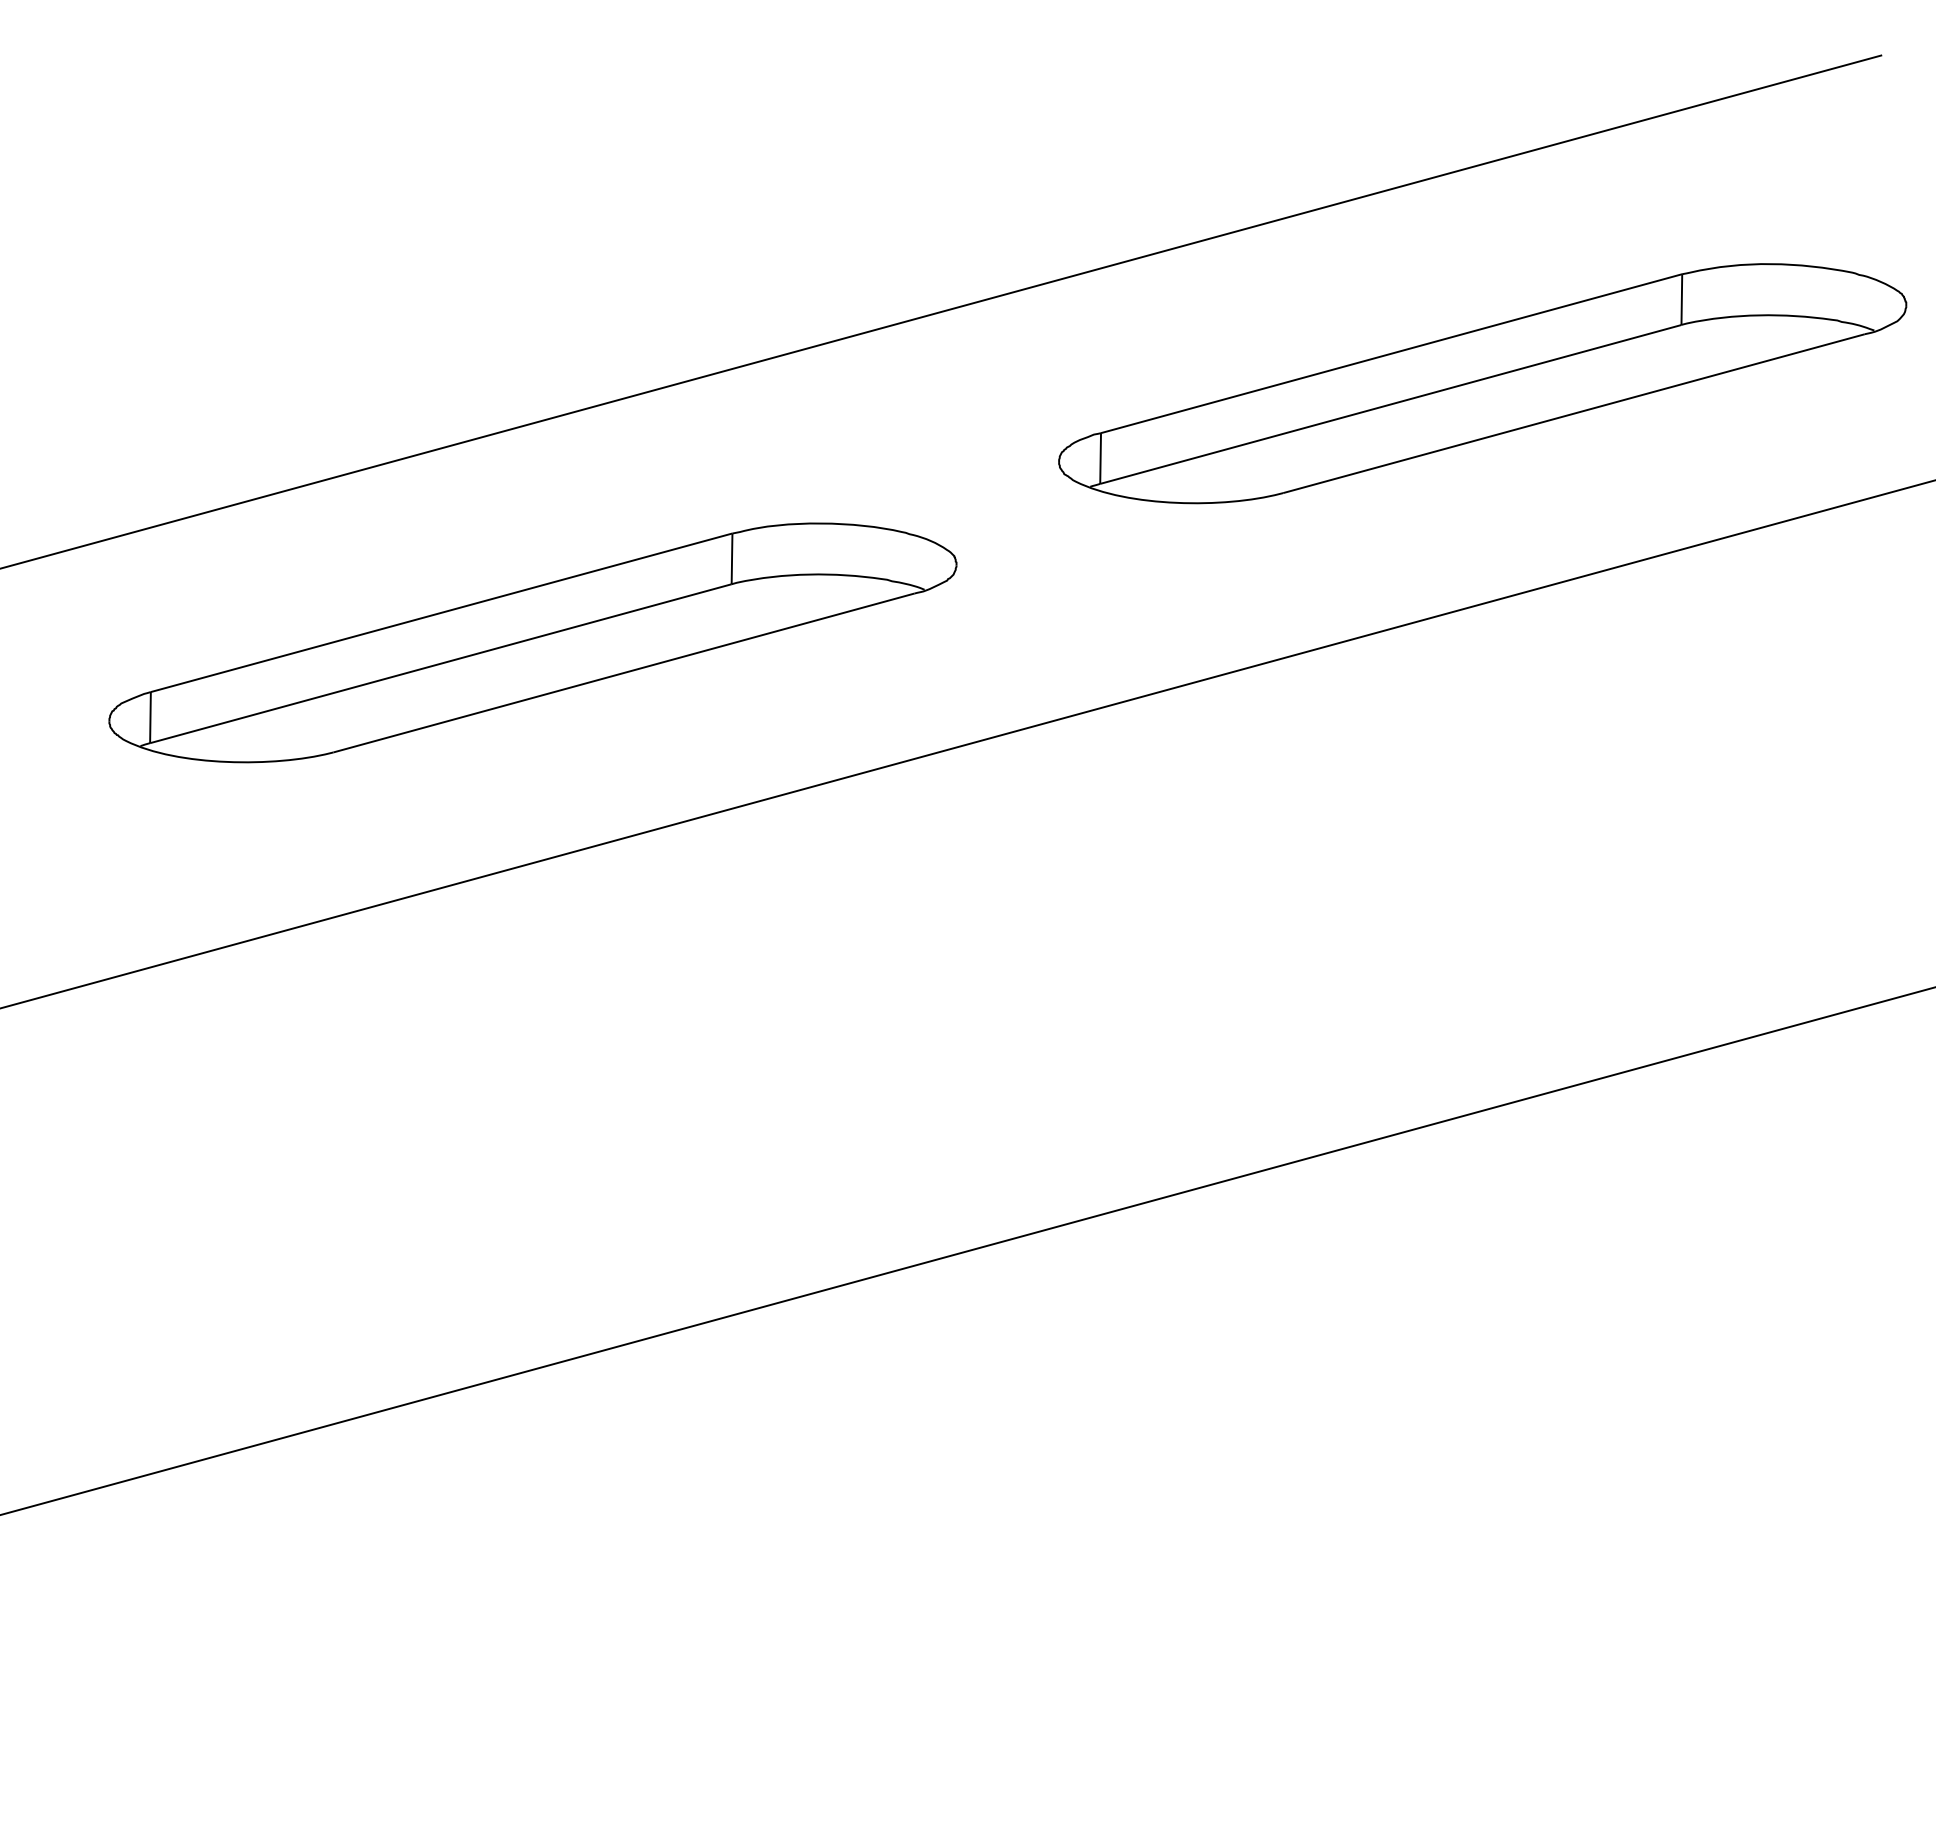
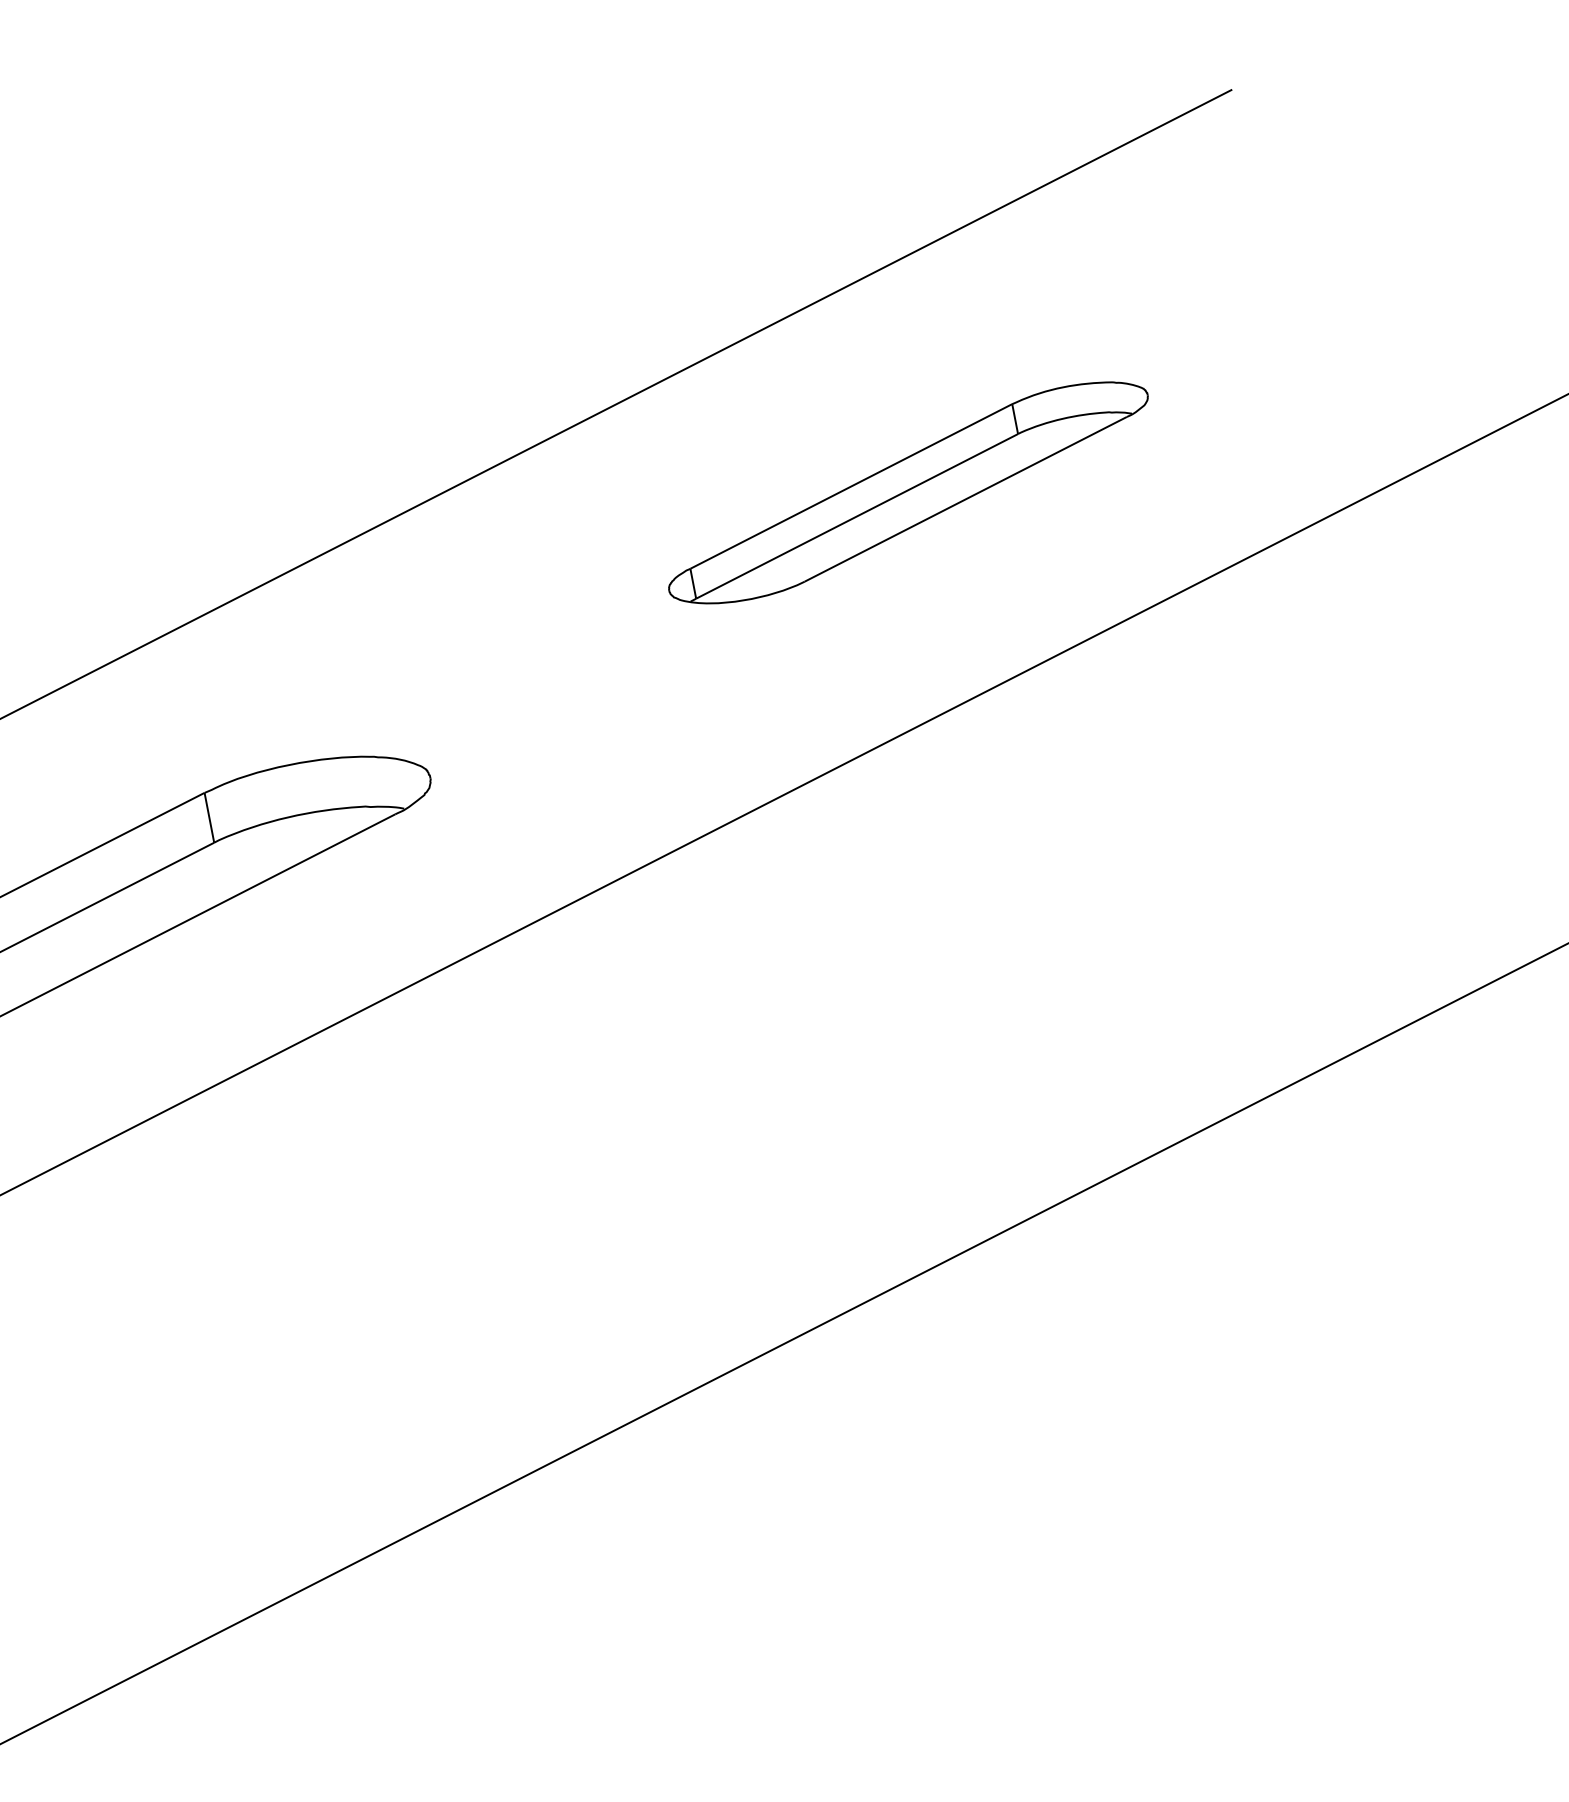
part: (1482, 383) -> (908, 492), size x0.6

